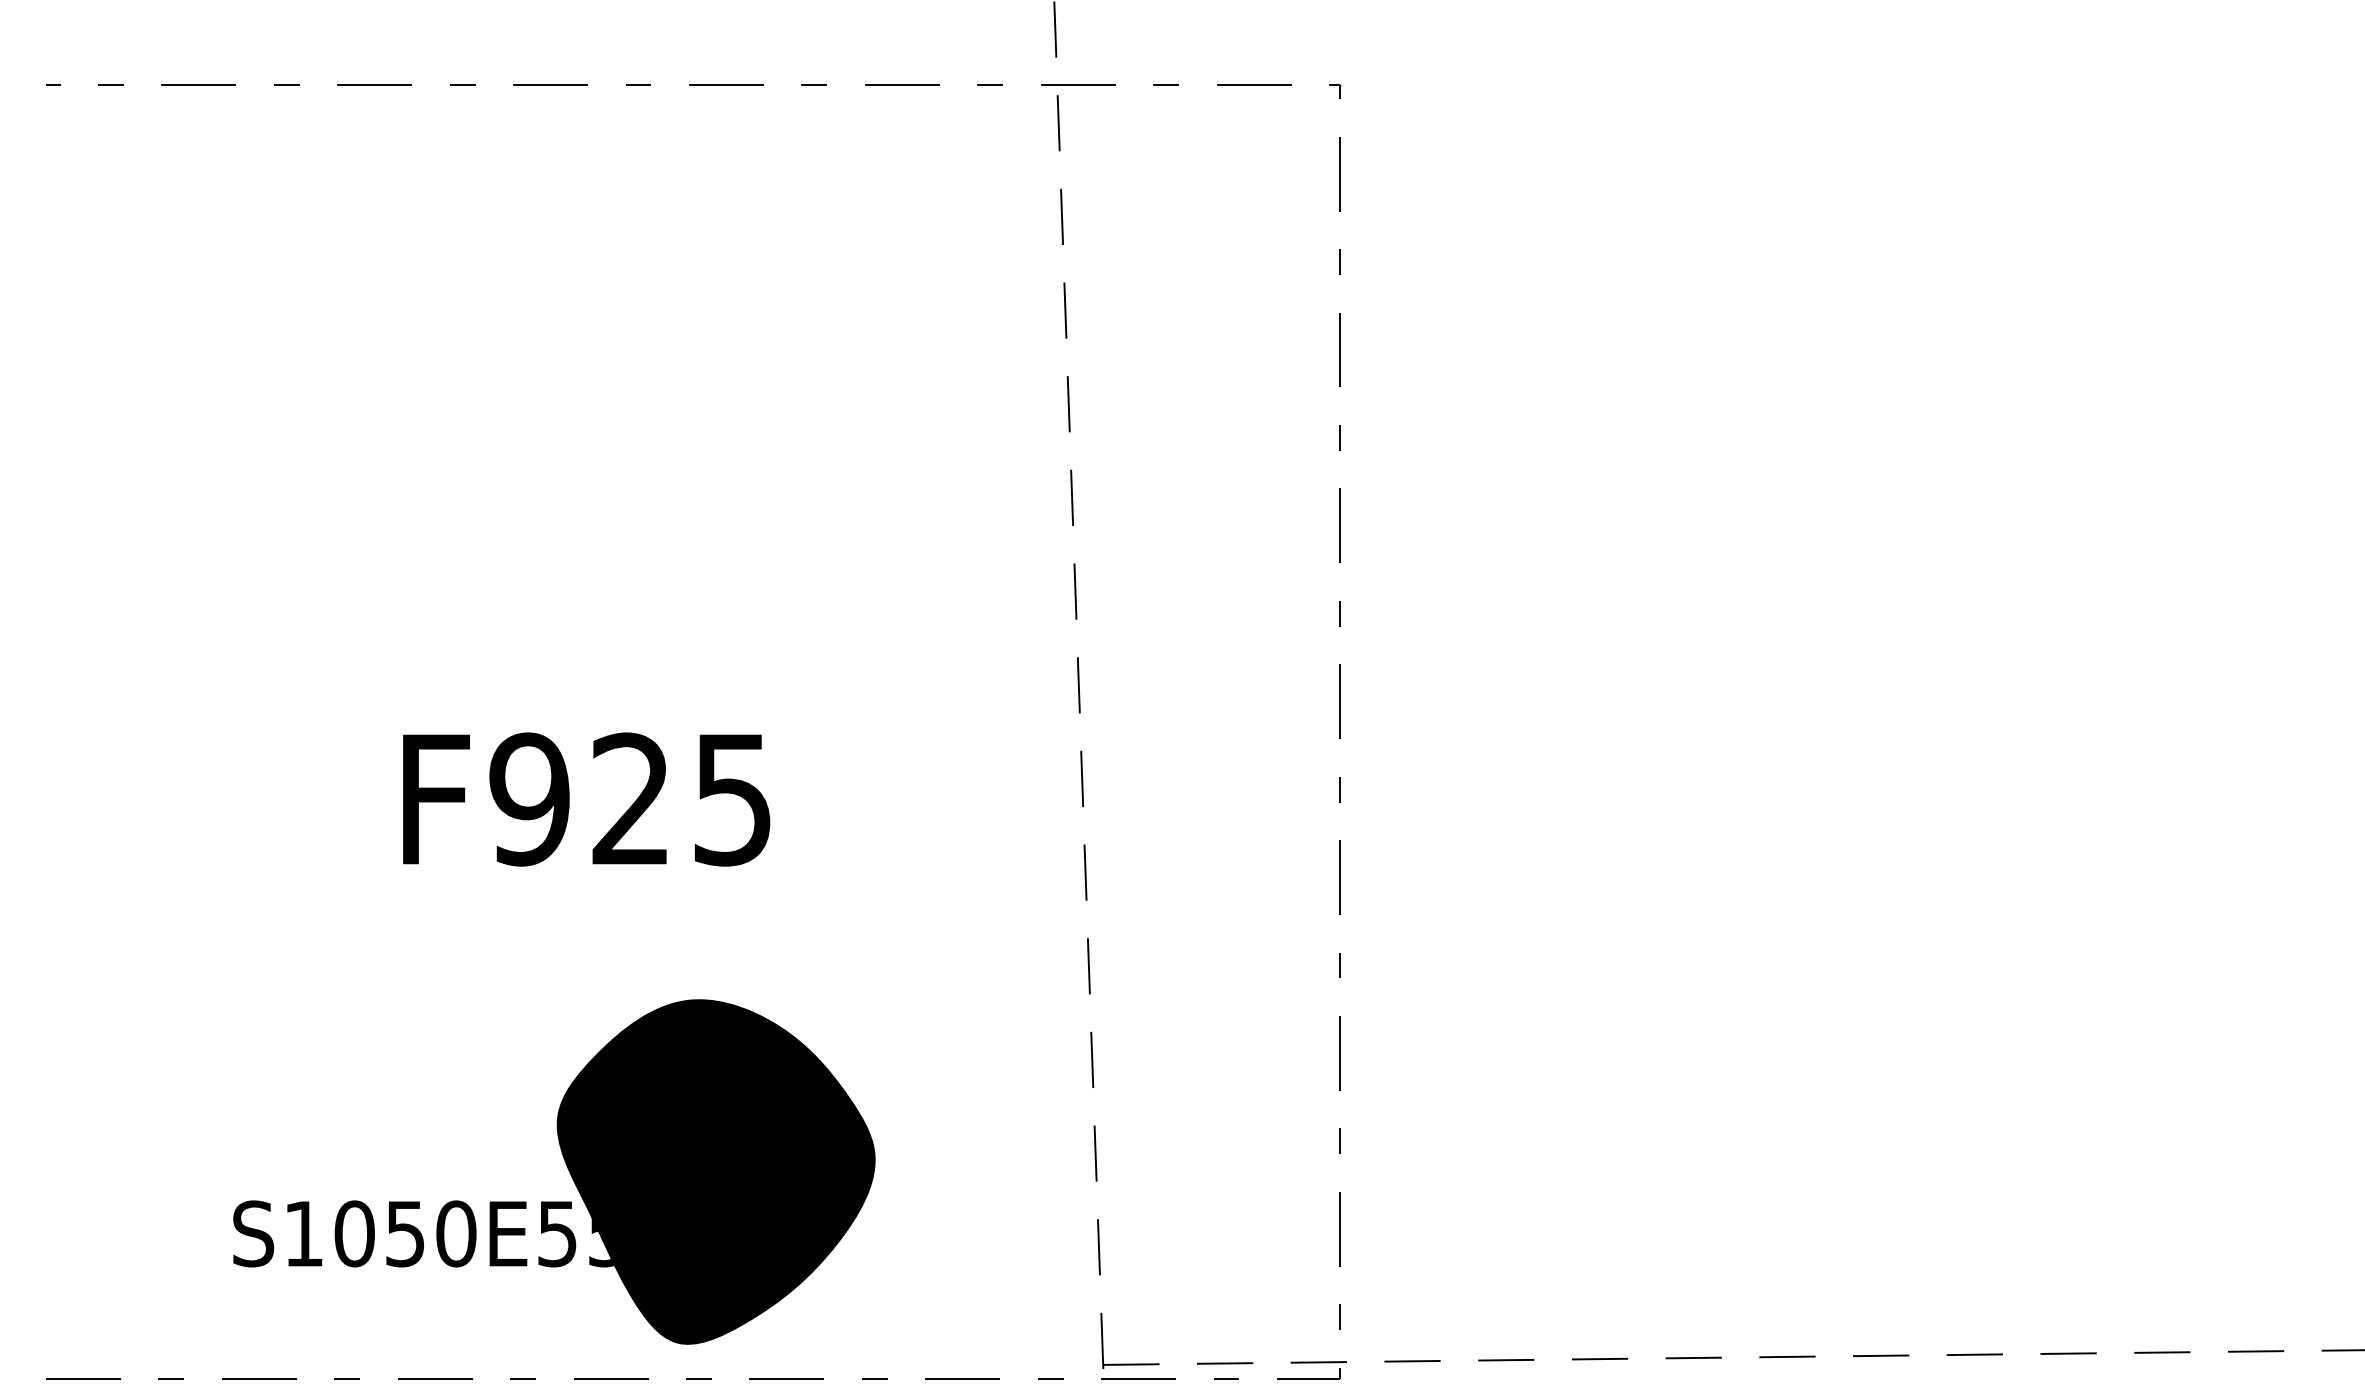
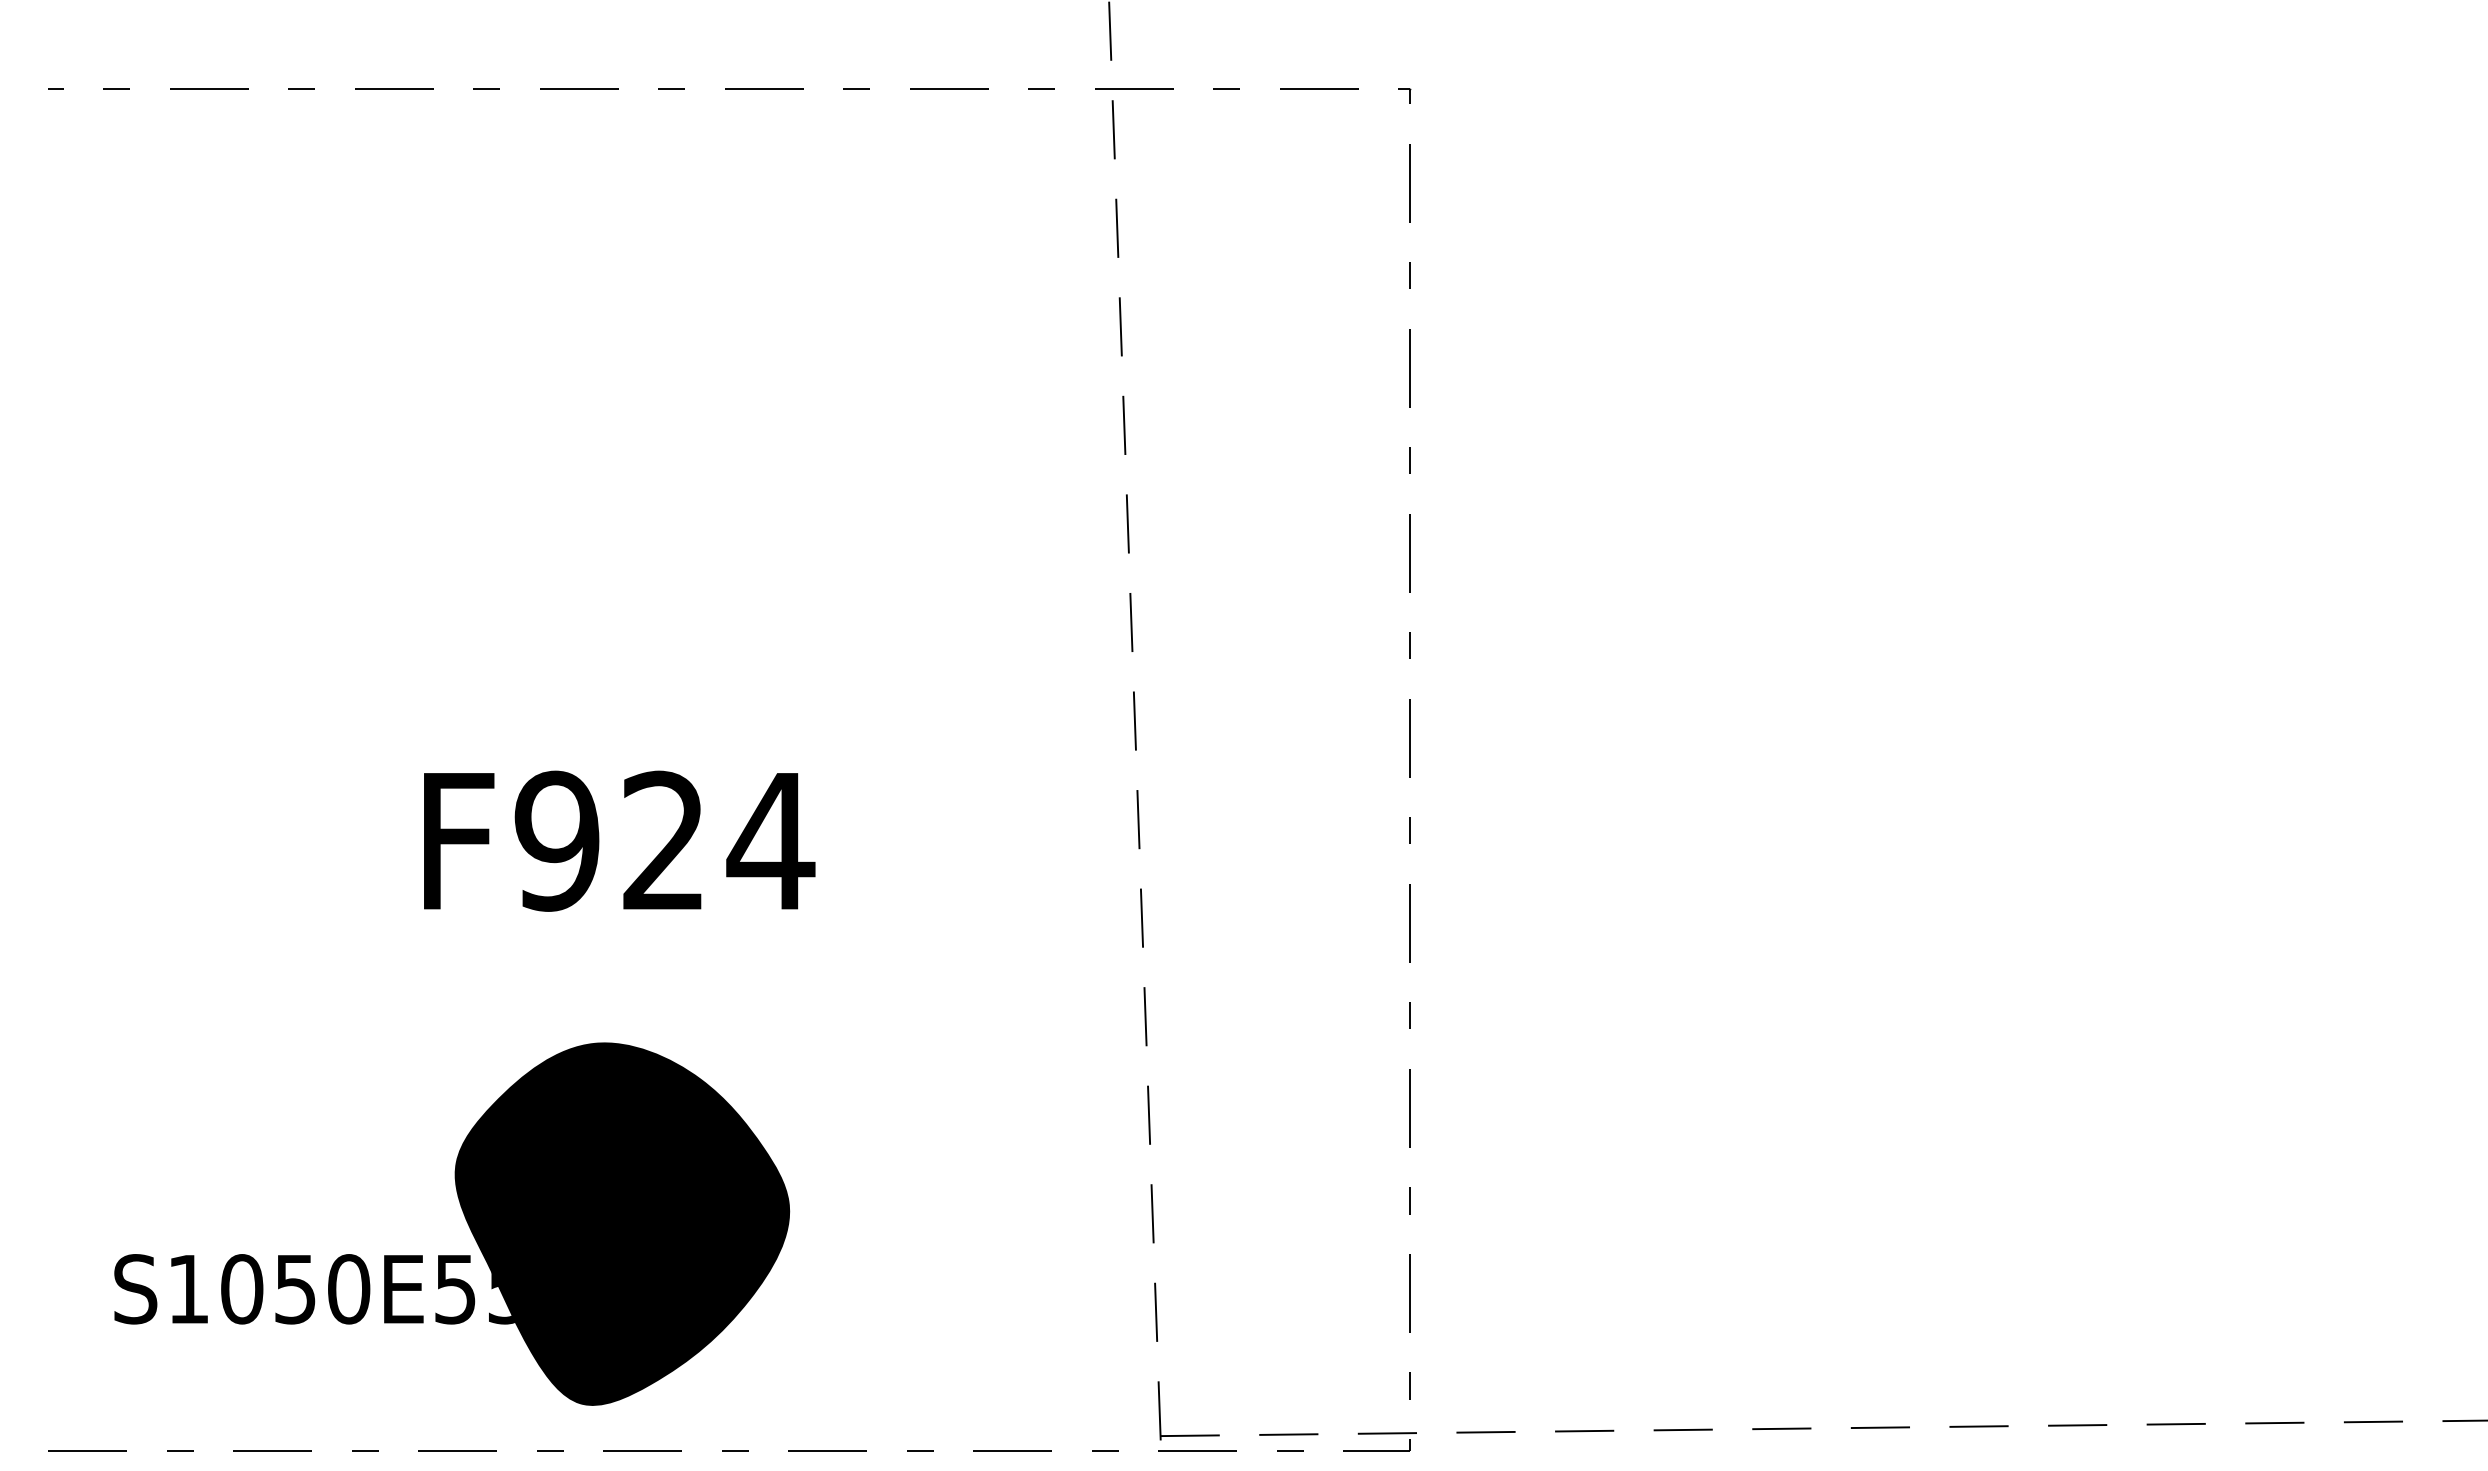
text: (732, 800) -> (770, 842), F925 -> F924
part: (566, 1165) -> (464, 1217), moved

